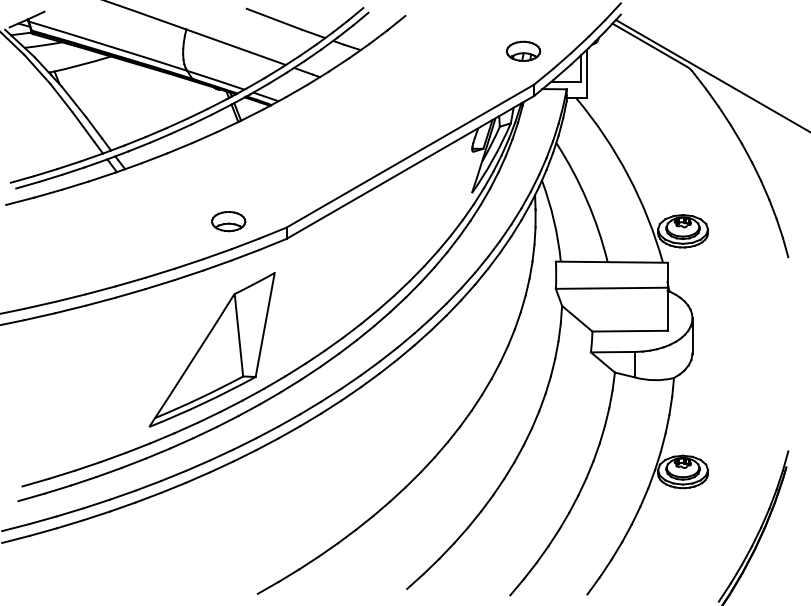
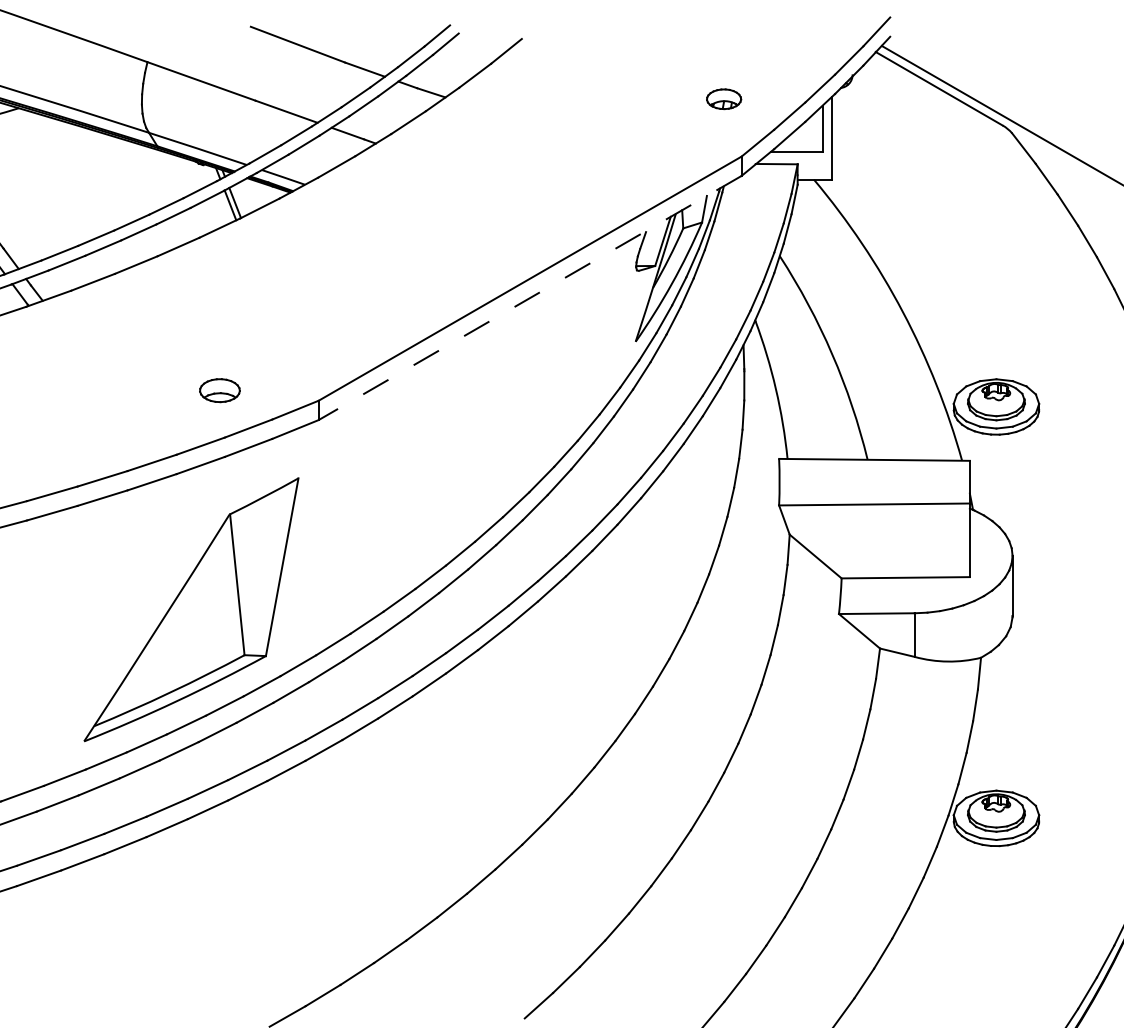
part: (523, 50) -> (723, 98), size x0.6
line: (410, 167) -> (530, 297), solid -> dashed
part: (228, 221) -> (219, 390), size x0.7

